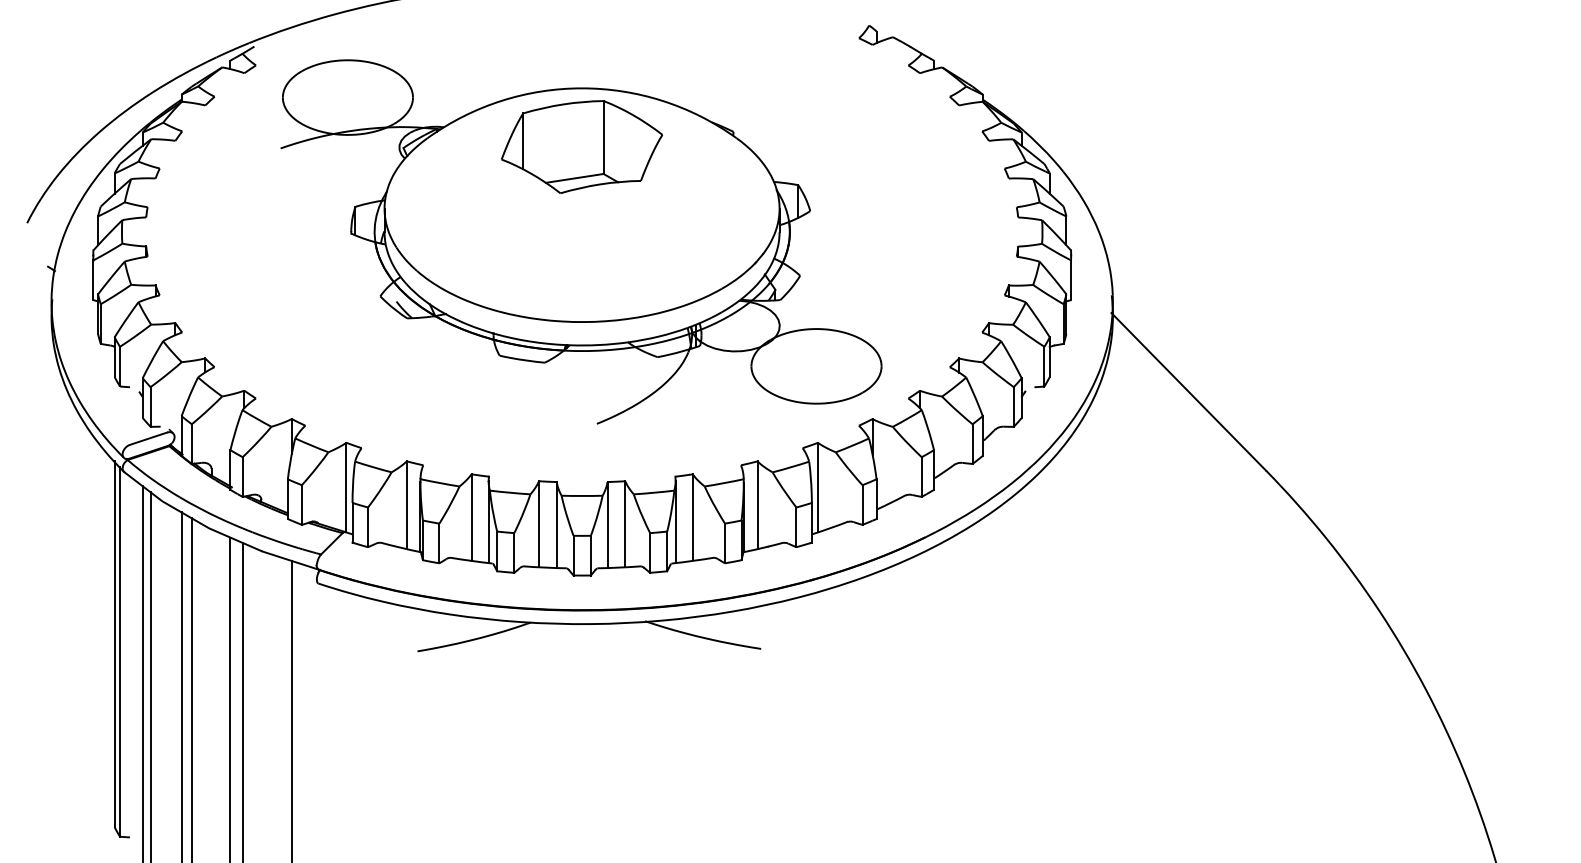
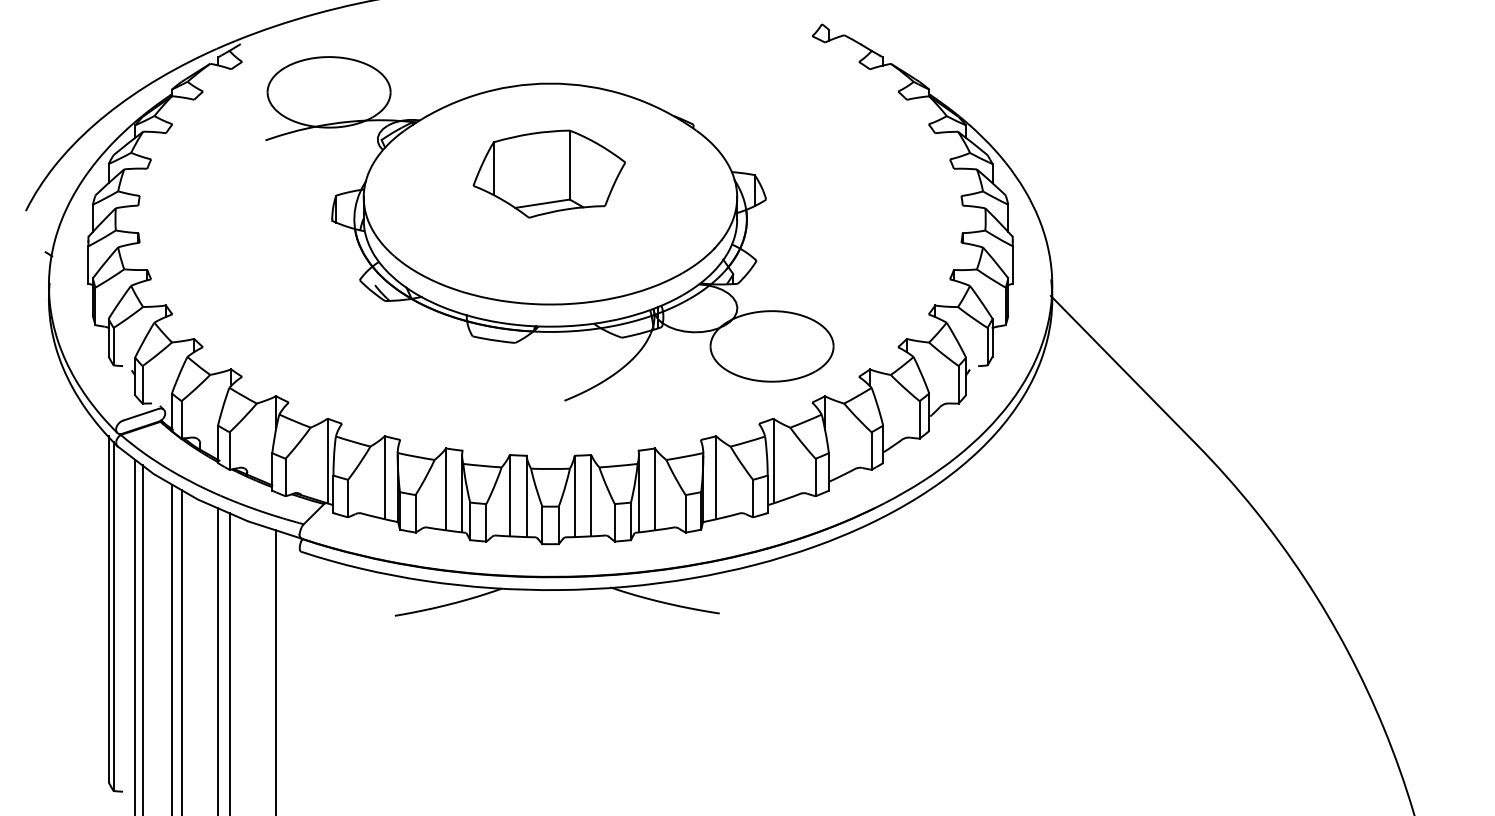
part: (581, 146) -> (548, 173), moved

